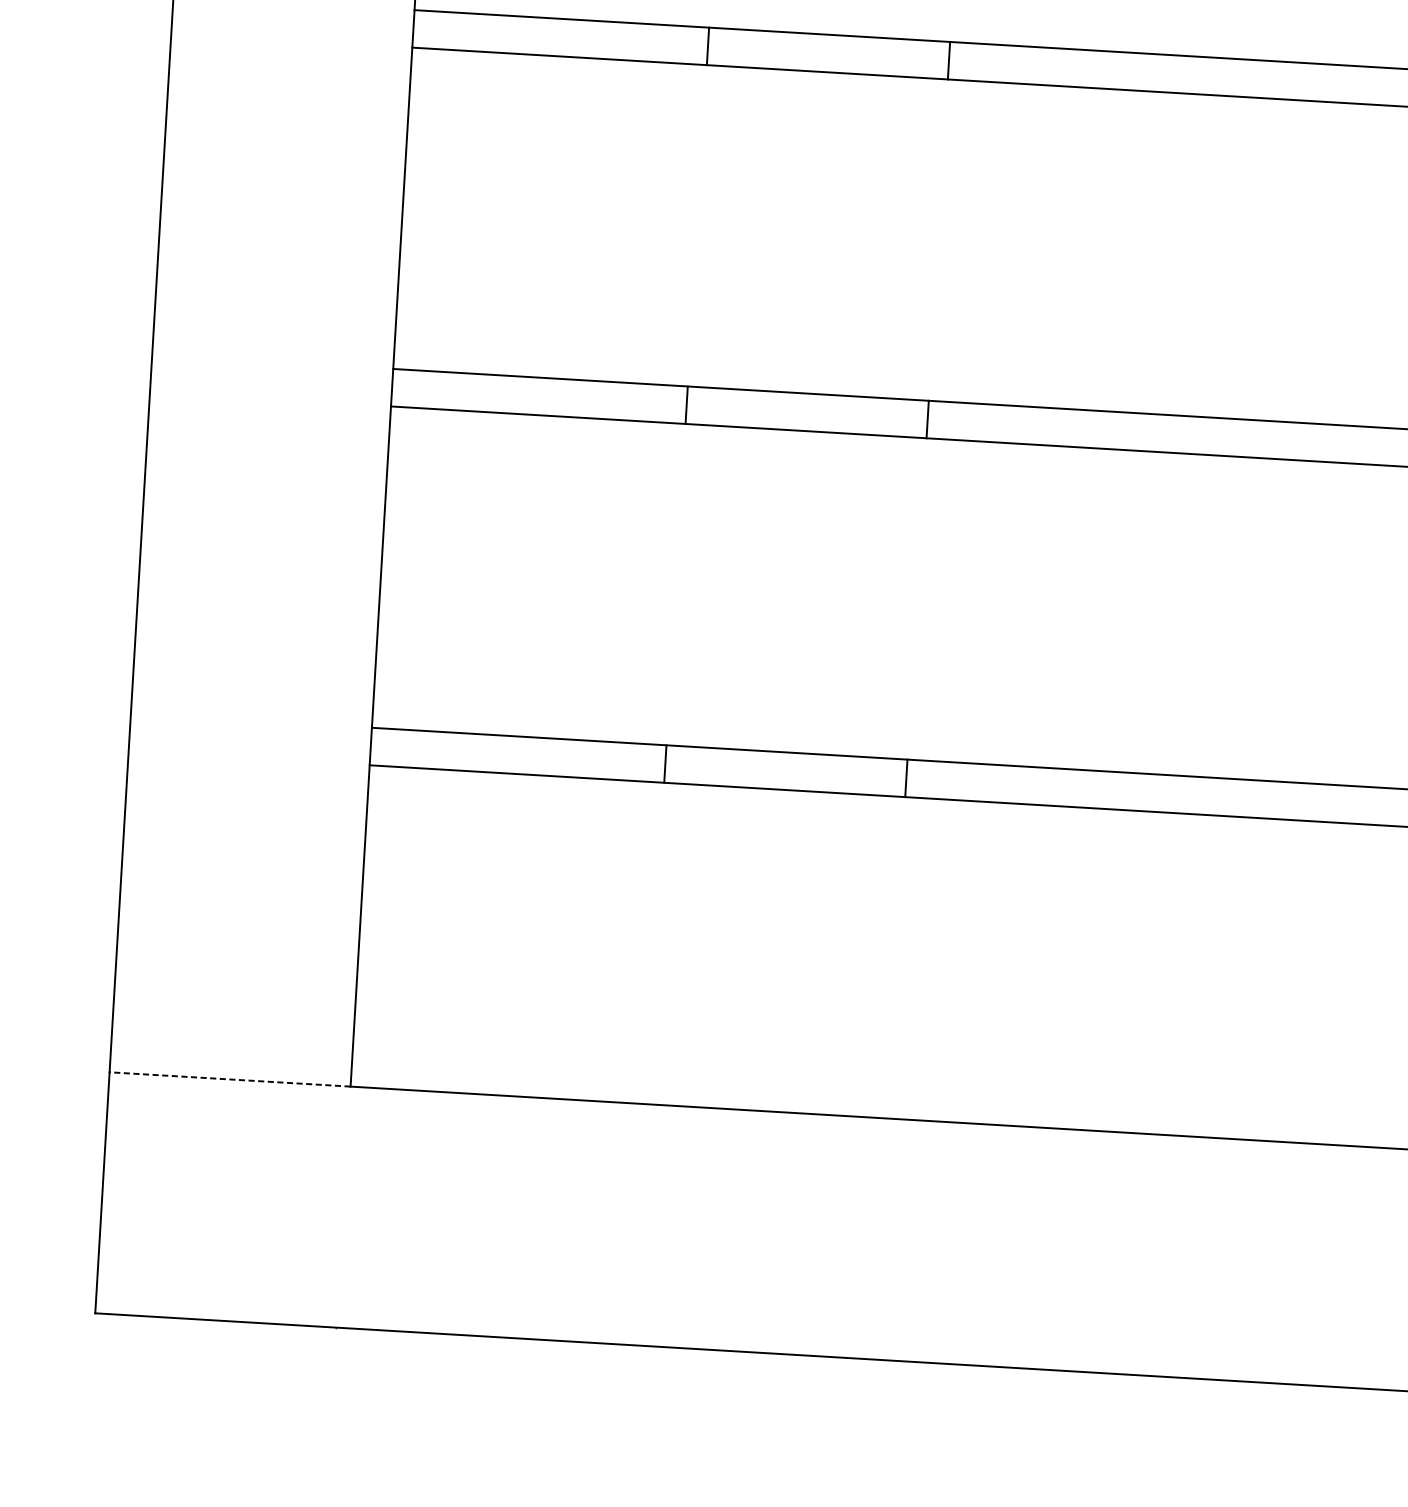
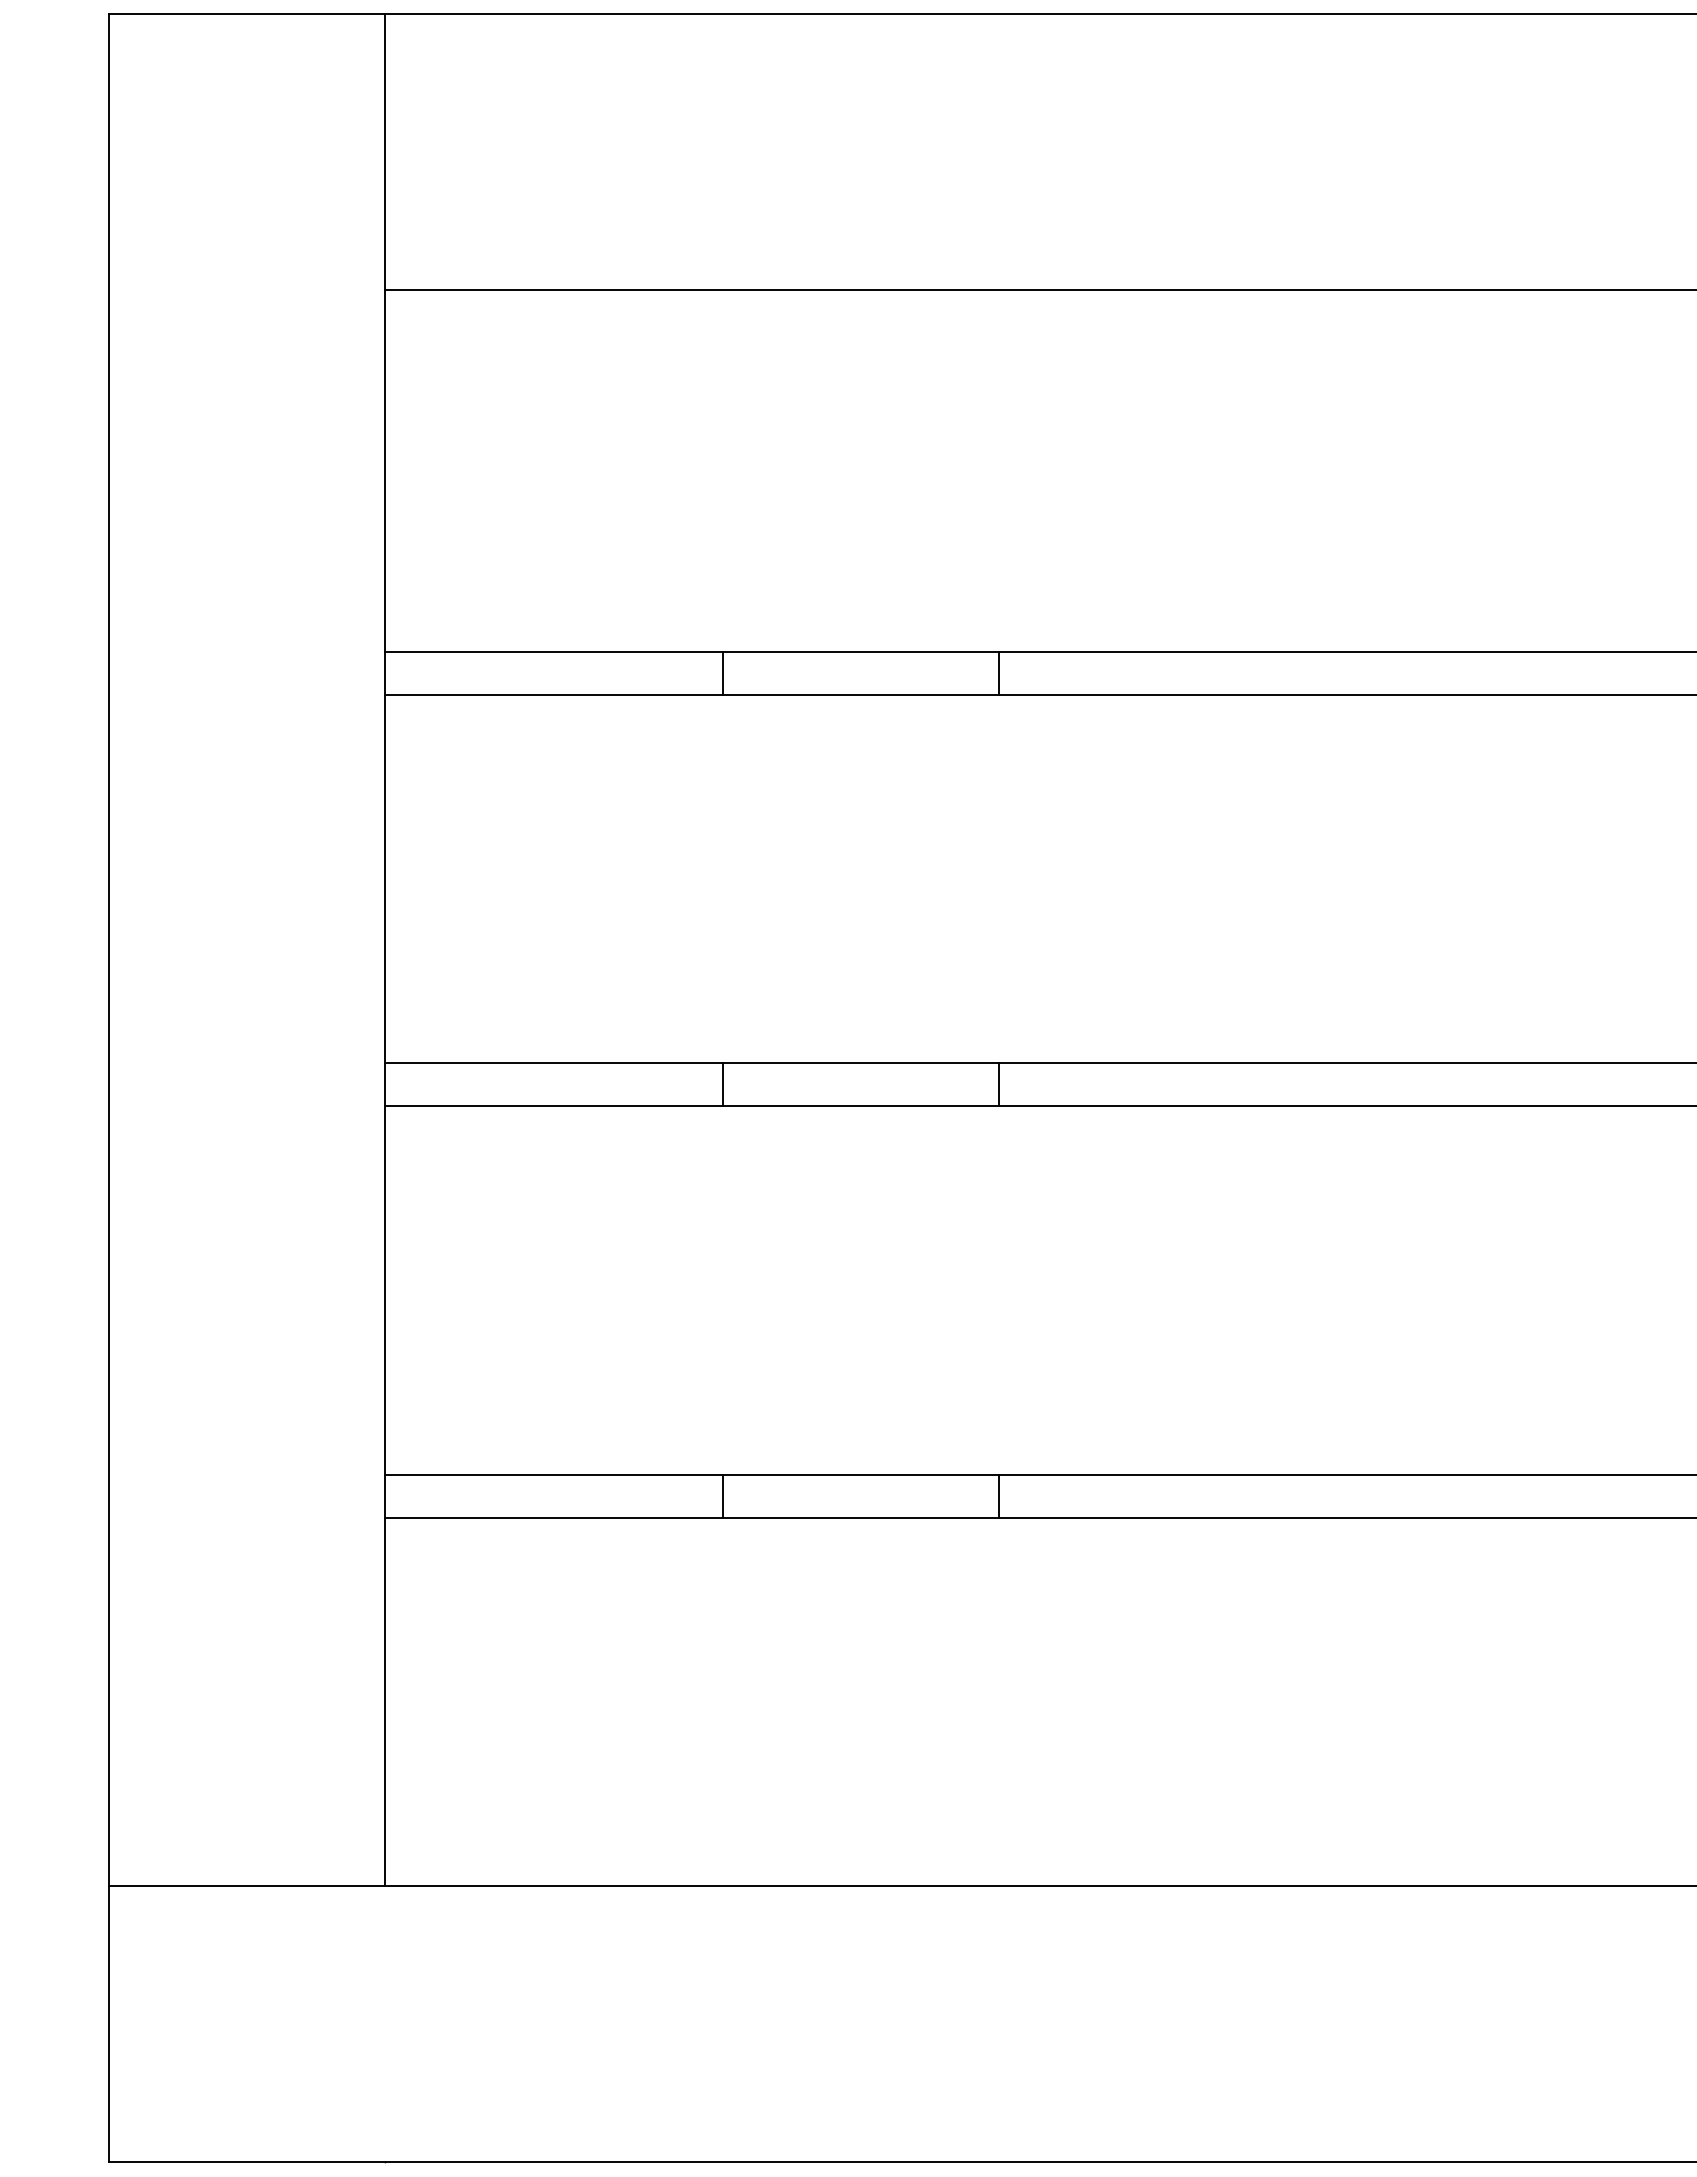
line: (229, 1079) -> (246, 1886), dashed -> solid

